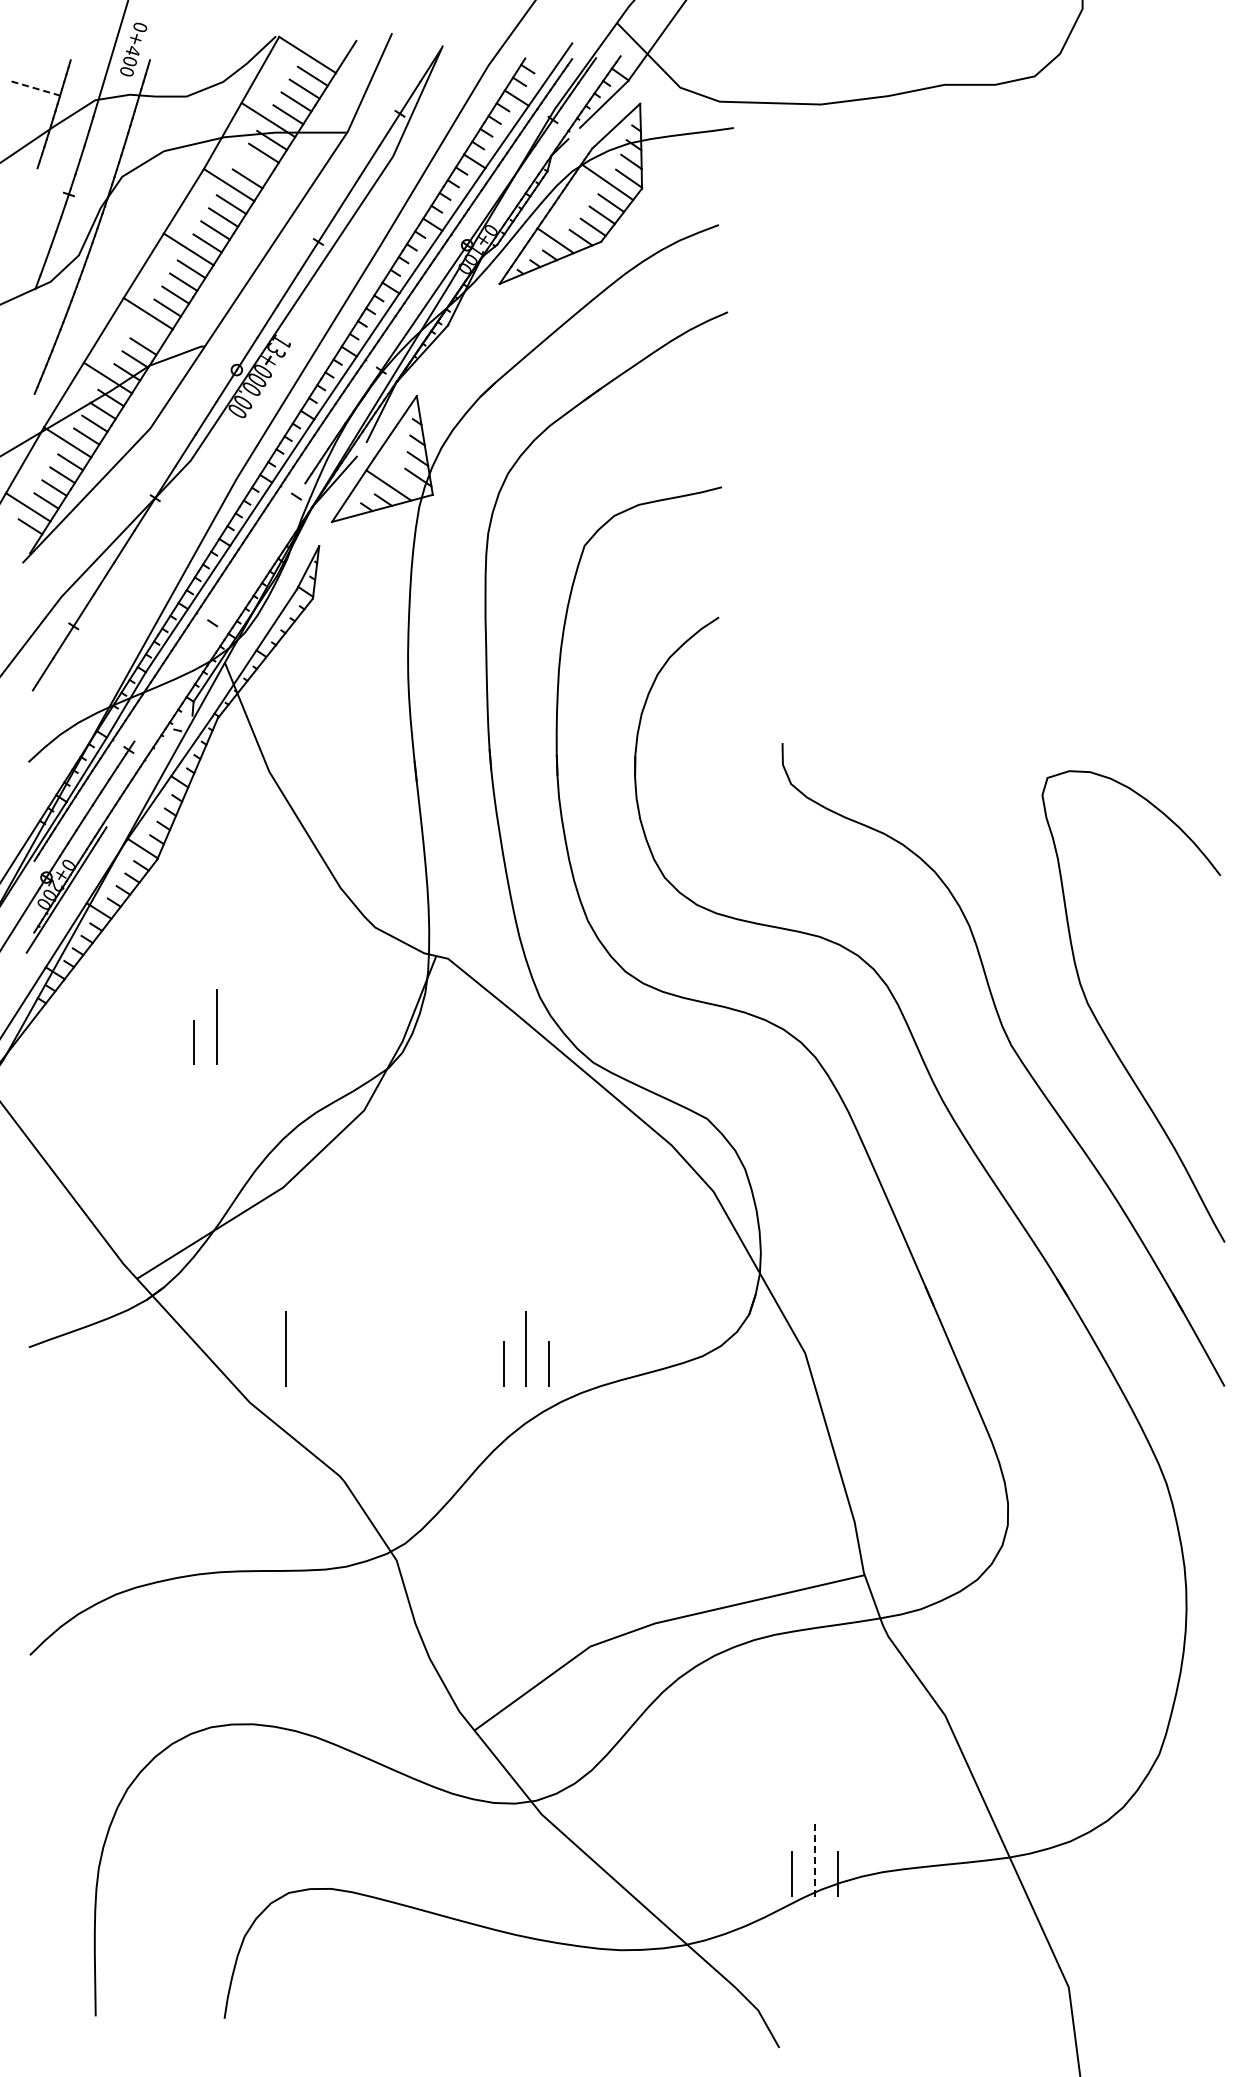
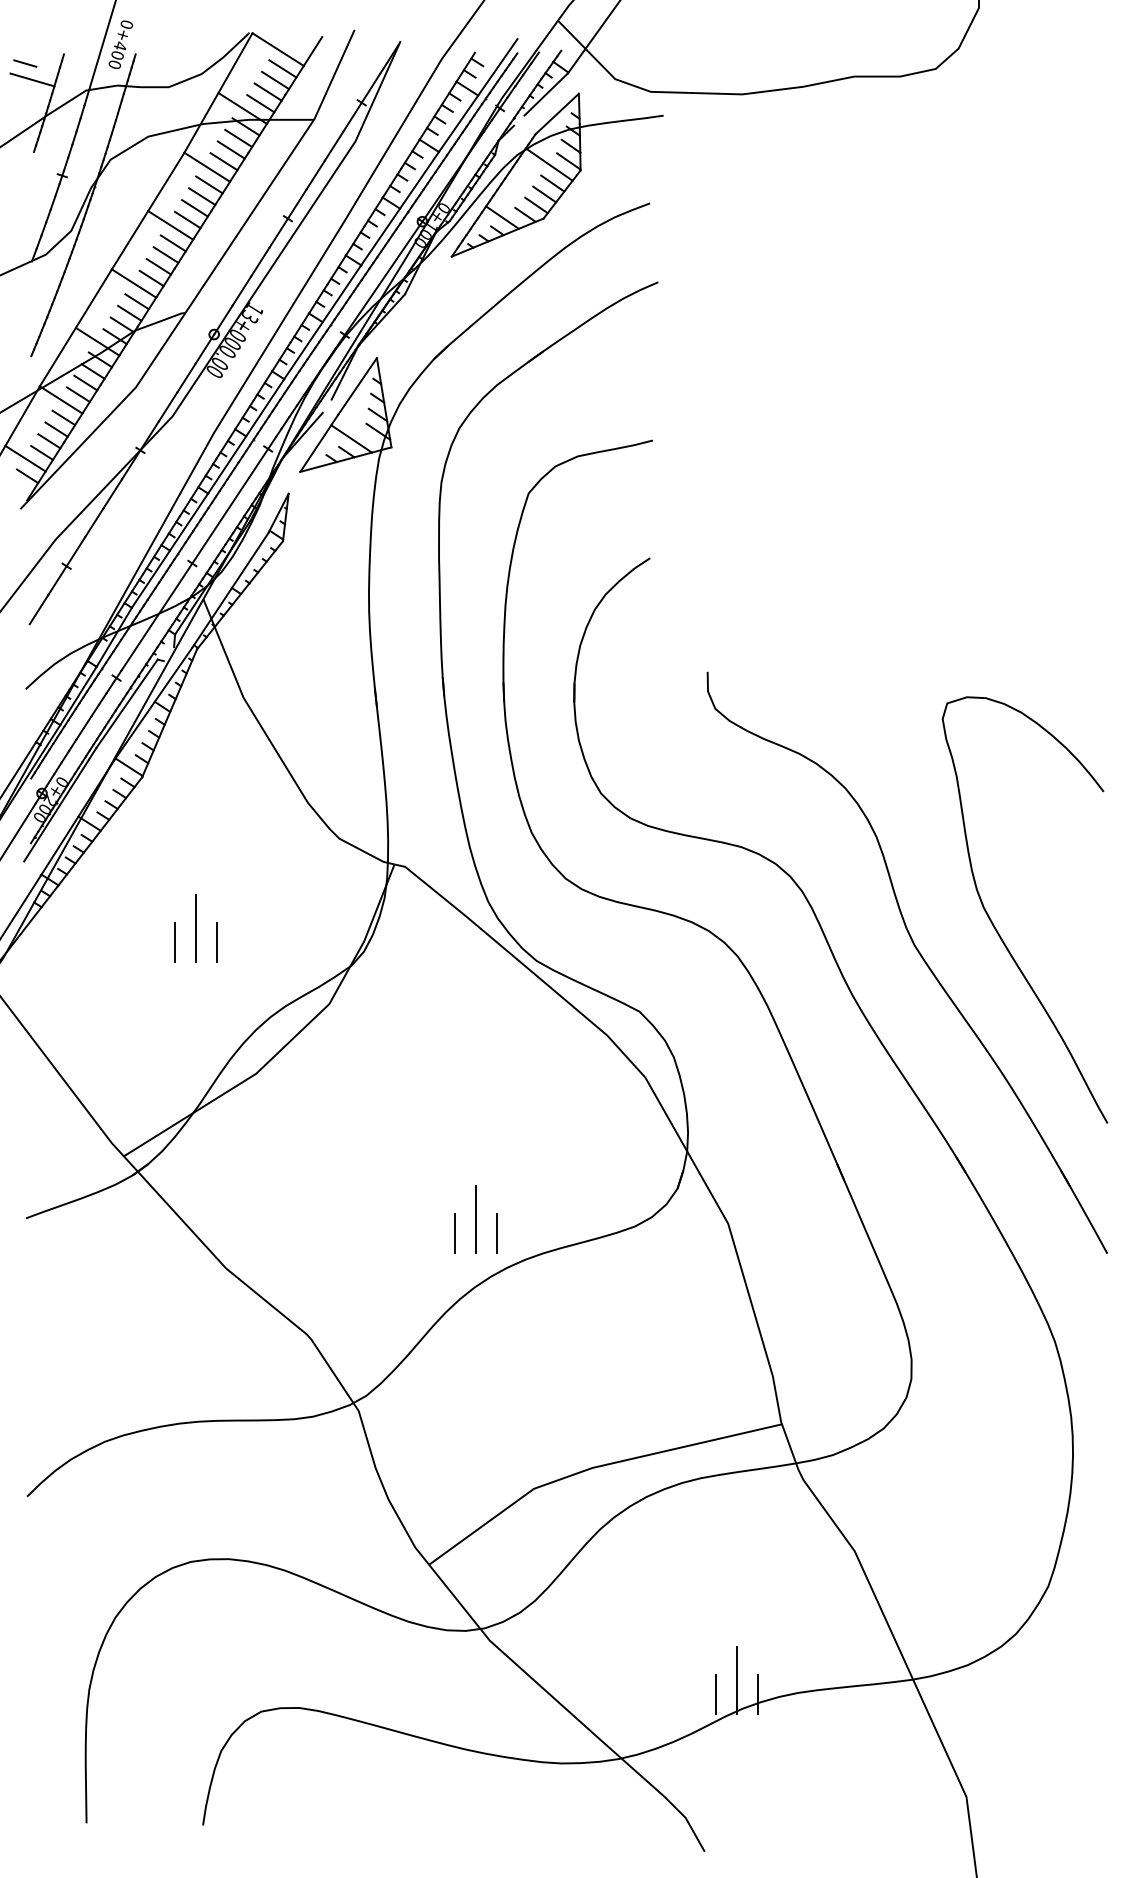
line: (27, 69) -> (24, 62), added
line: (36, 88) -> (33, 79), dashed -> solid
line: (255, 165) -> (231, 149), added
line: (151, 333) -> (137, 301), added
line: (219, 612) -> (198, 553), added
line: (140, 778) -> (127, 703), added
line: (239, 1042) -> (216, 942), added
line: (285, 1348) -> (258, 1219), removed
line: (814, 1858) -> (736, 1680), dashed -> solid

